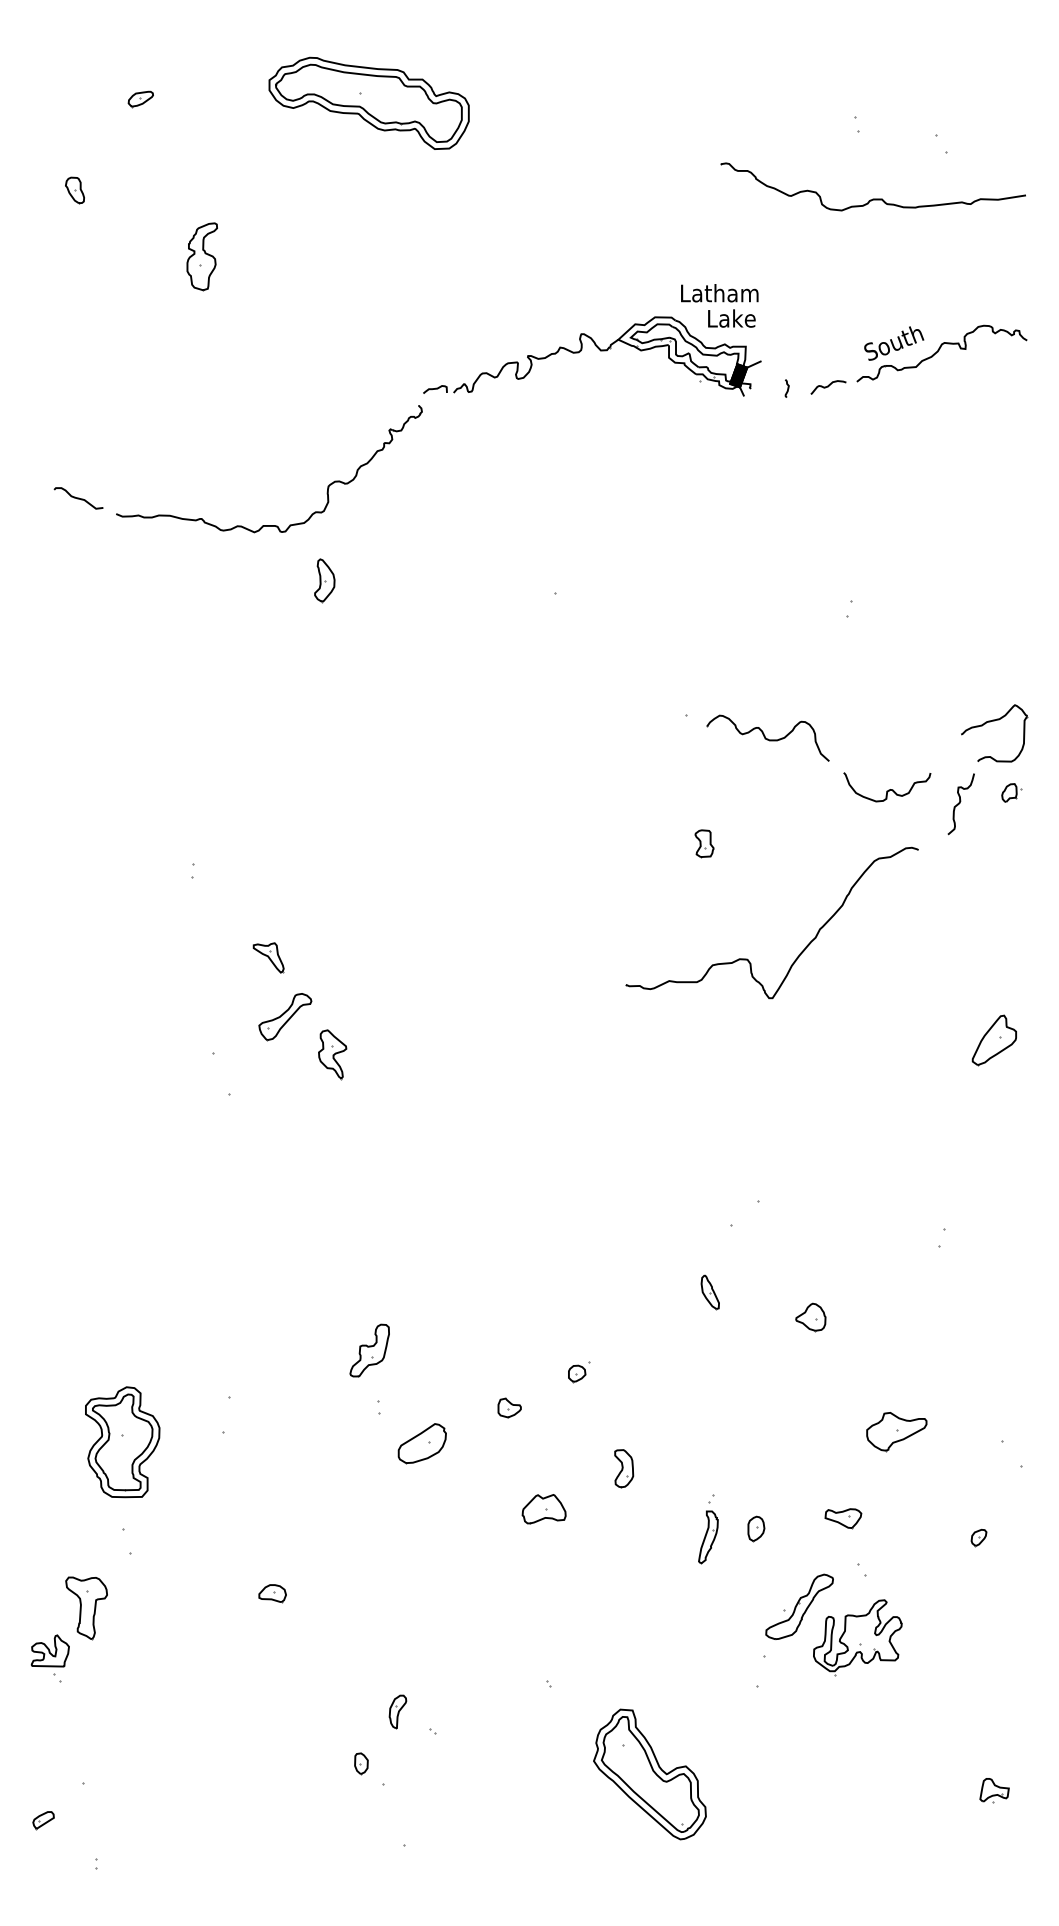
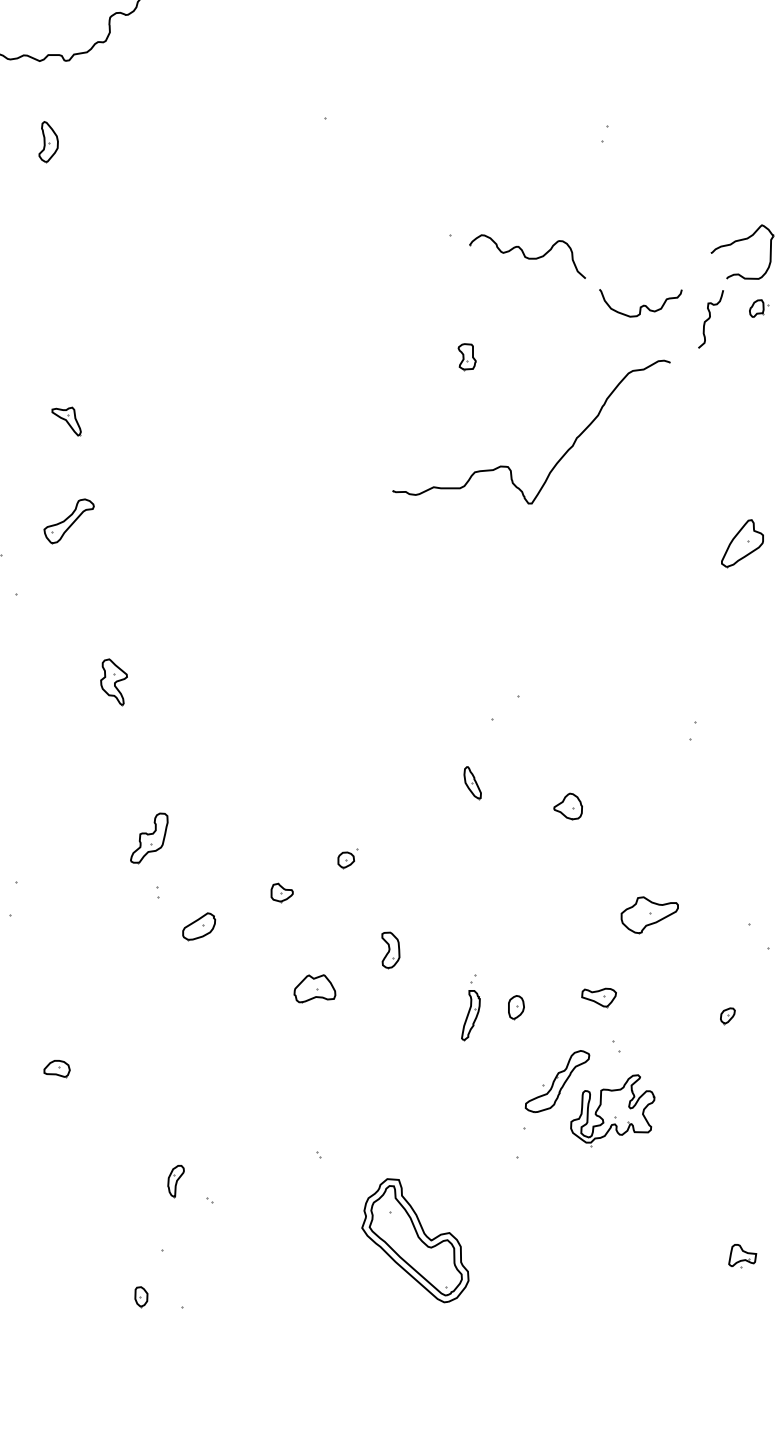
part: (324, 580) -> (48, 142), moved
part: (268, 957) -> (66, 421), moved
part: (332, 1054) -> (113, 682), moved
part: (421, 1443) -> (198, 926), size x0.71
part: (361, 1763) -> (141, 1296), moved

